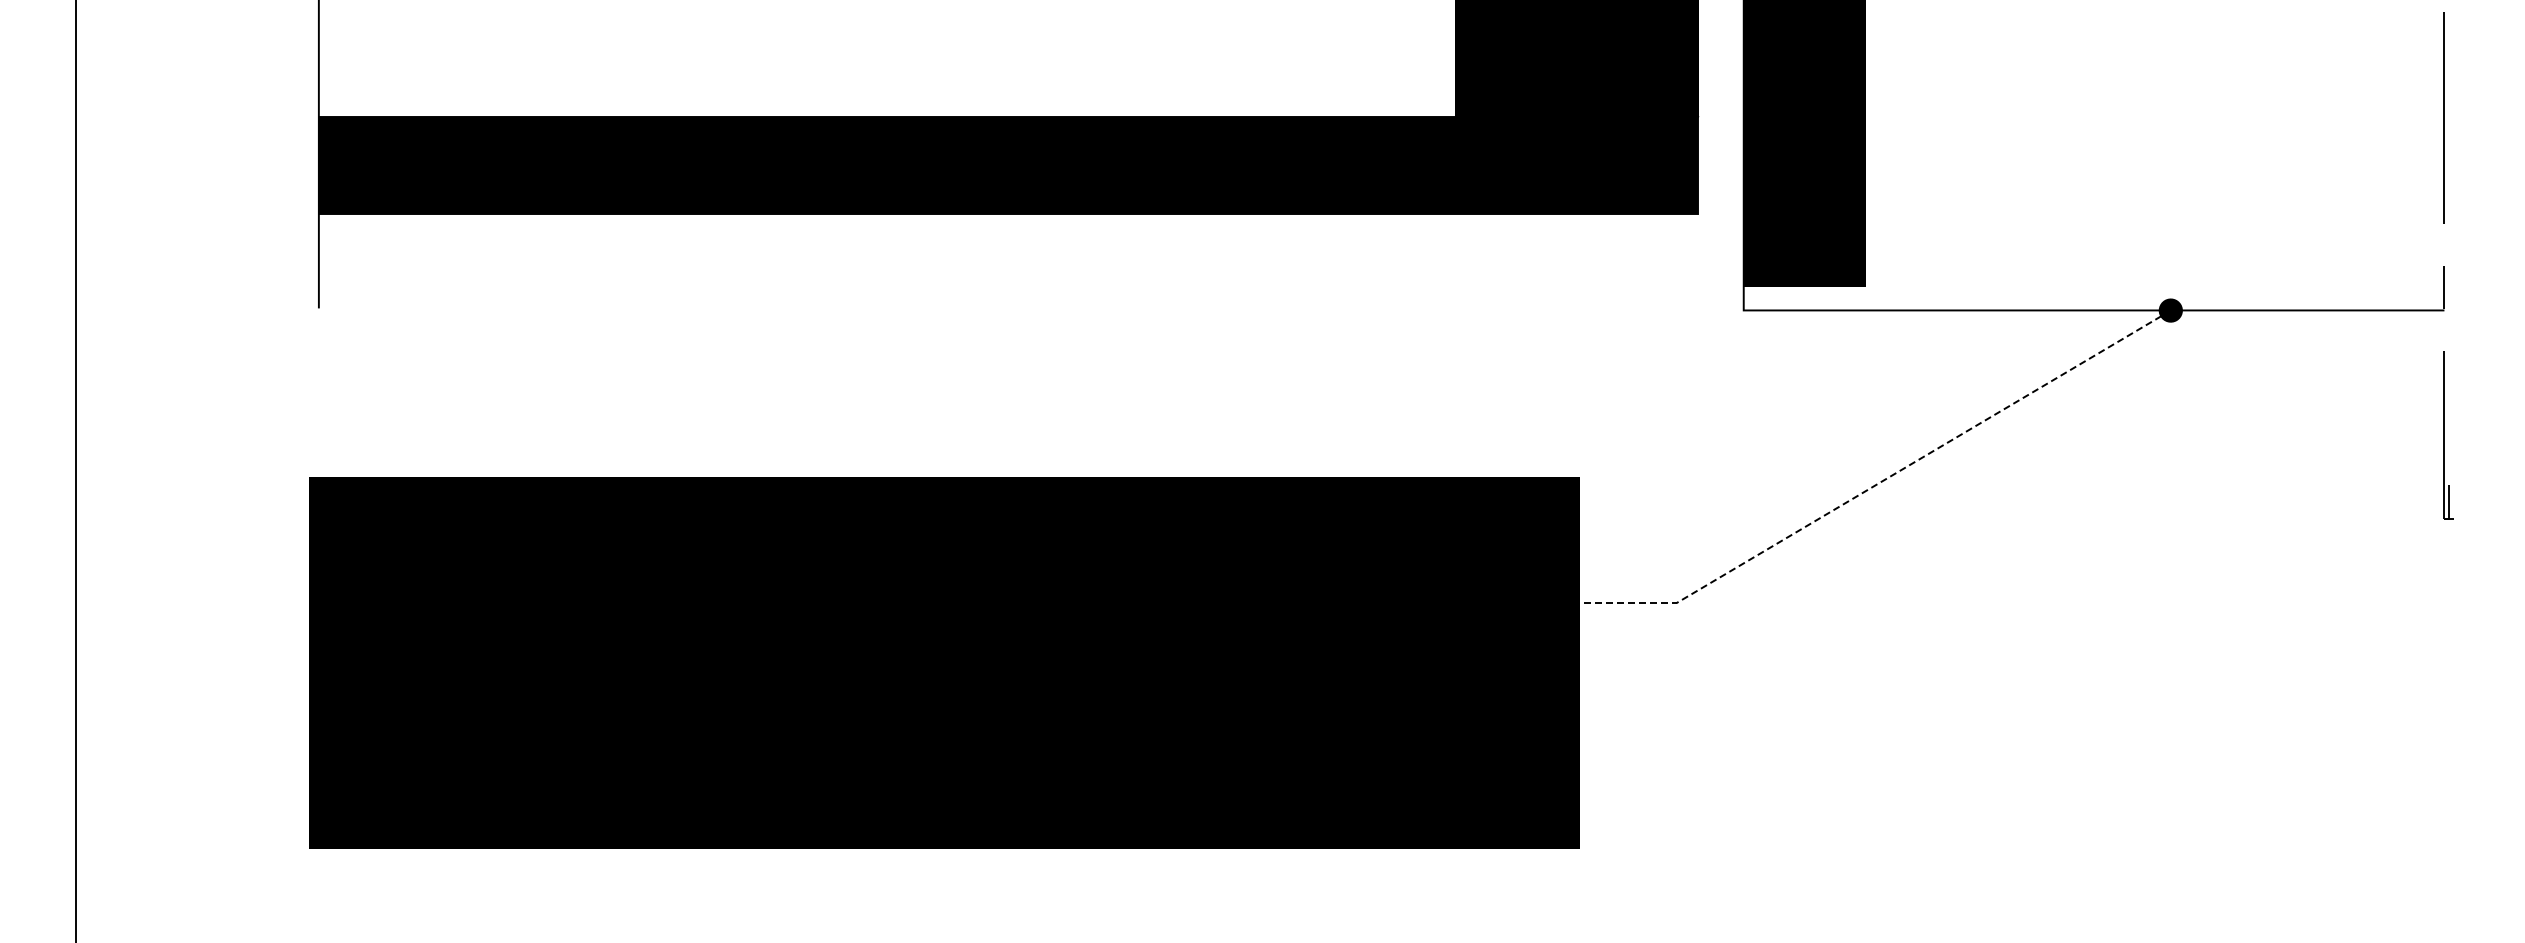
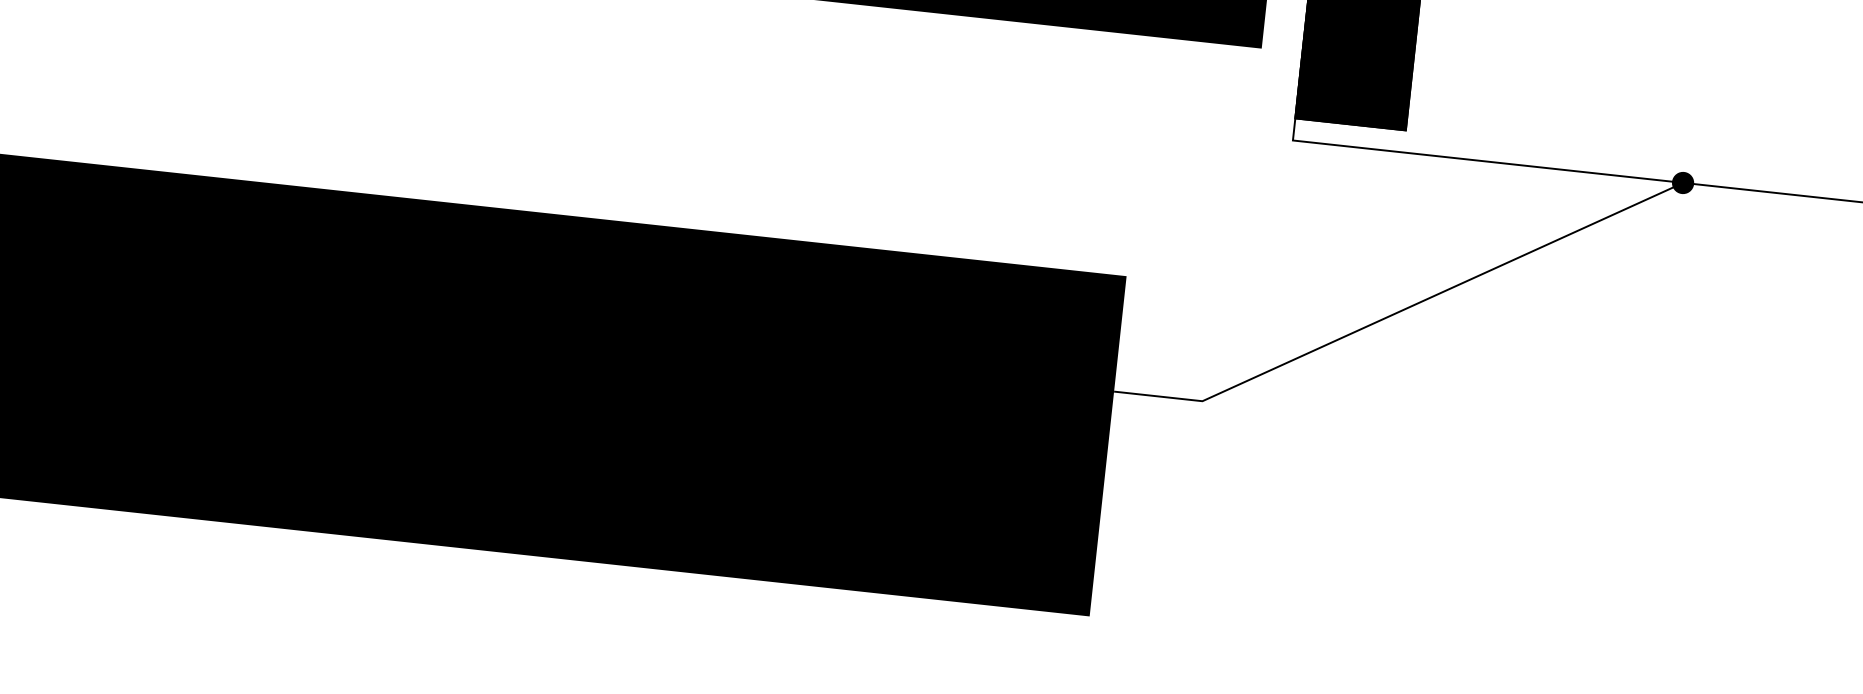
line: (1881, 482) -> (1401, 311), dashed -> solid

